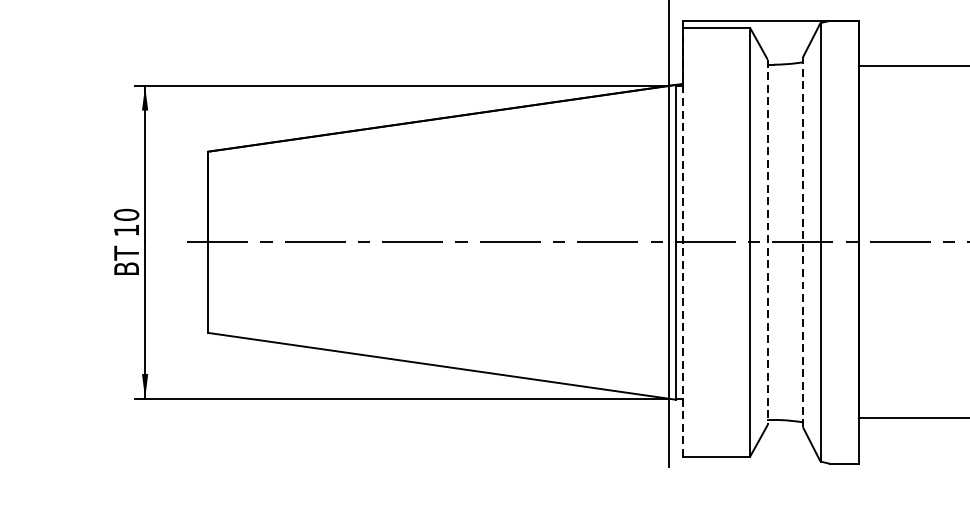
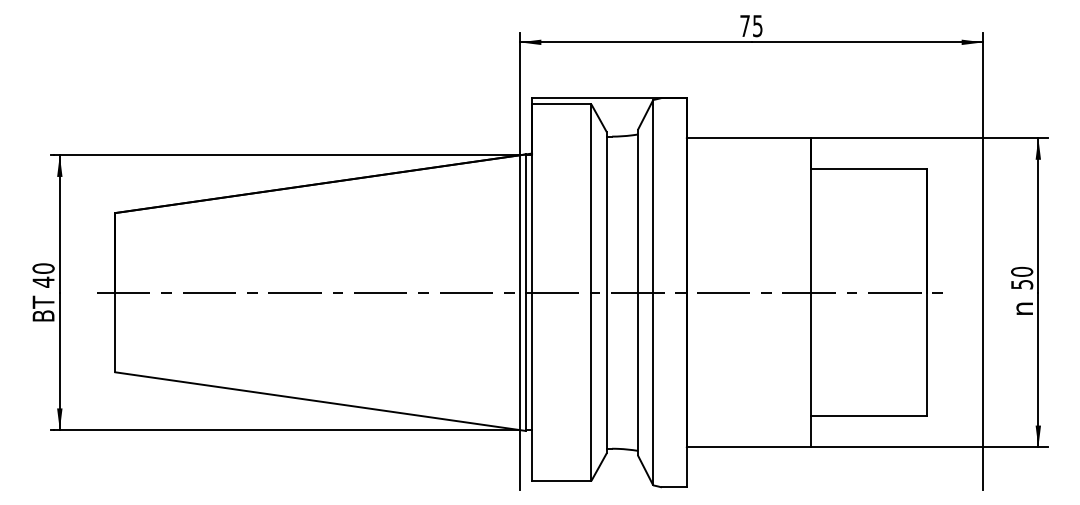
text: (126, 229) -> (43, 281), 10 -> 40
line: (683, 242) -> (532, 292), dashed -> solid
line: (802, 242) -> (637, 292), dashed -> solid
line: (767, 243) -> (606, 293), dashed -> solid

